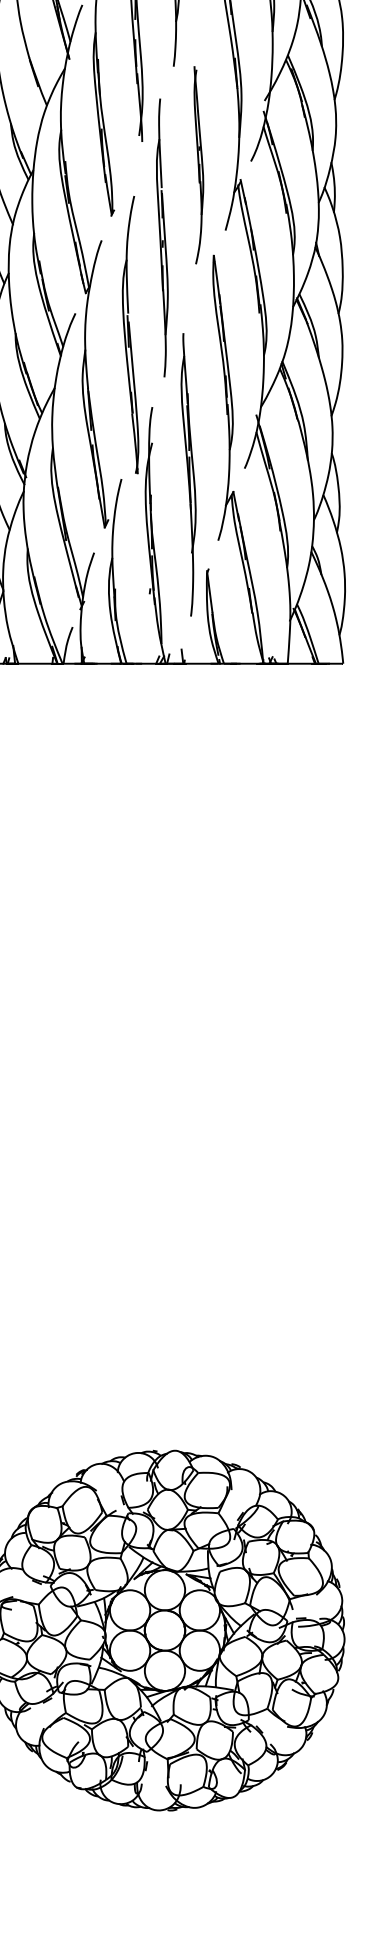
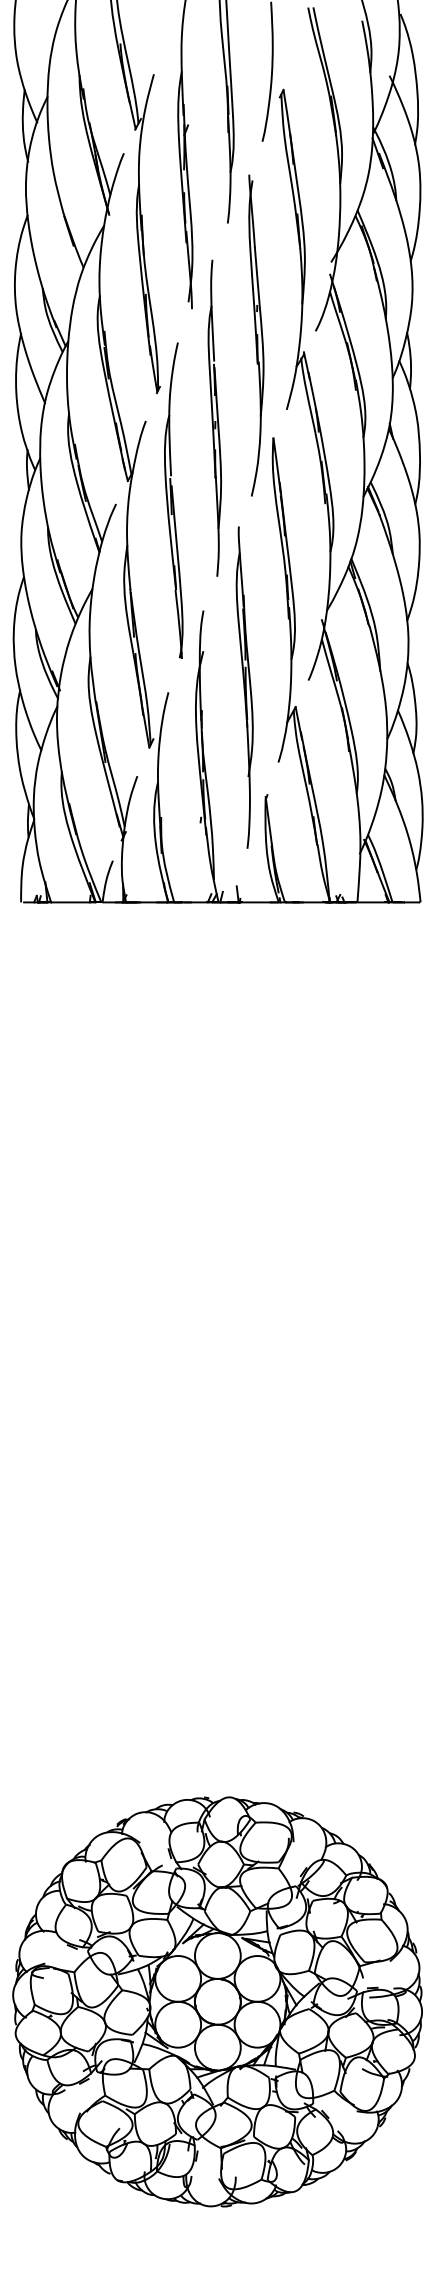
part: (198, 165) -> (256, 335), size x1.43
part: (130, 334) -> (173, 500), moved

